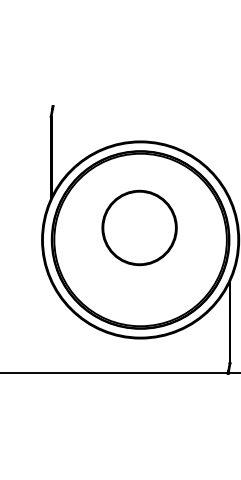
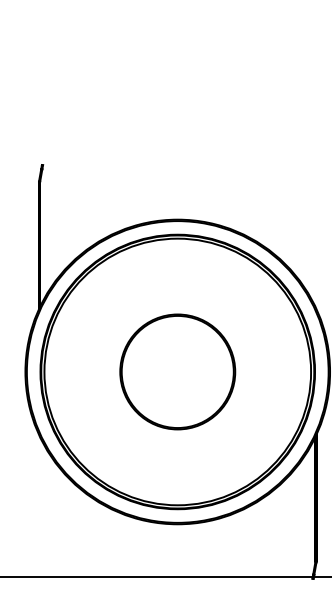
part: (139, 227) -> (177, 371), moved

